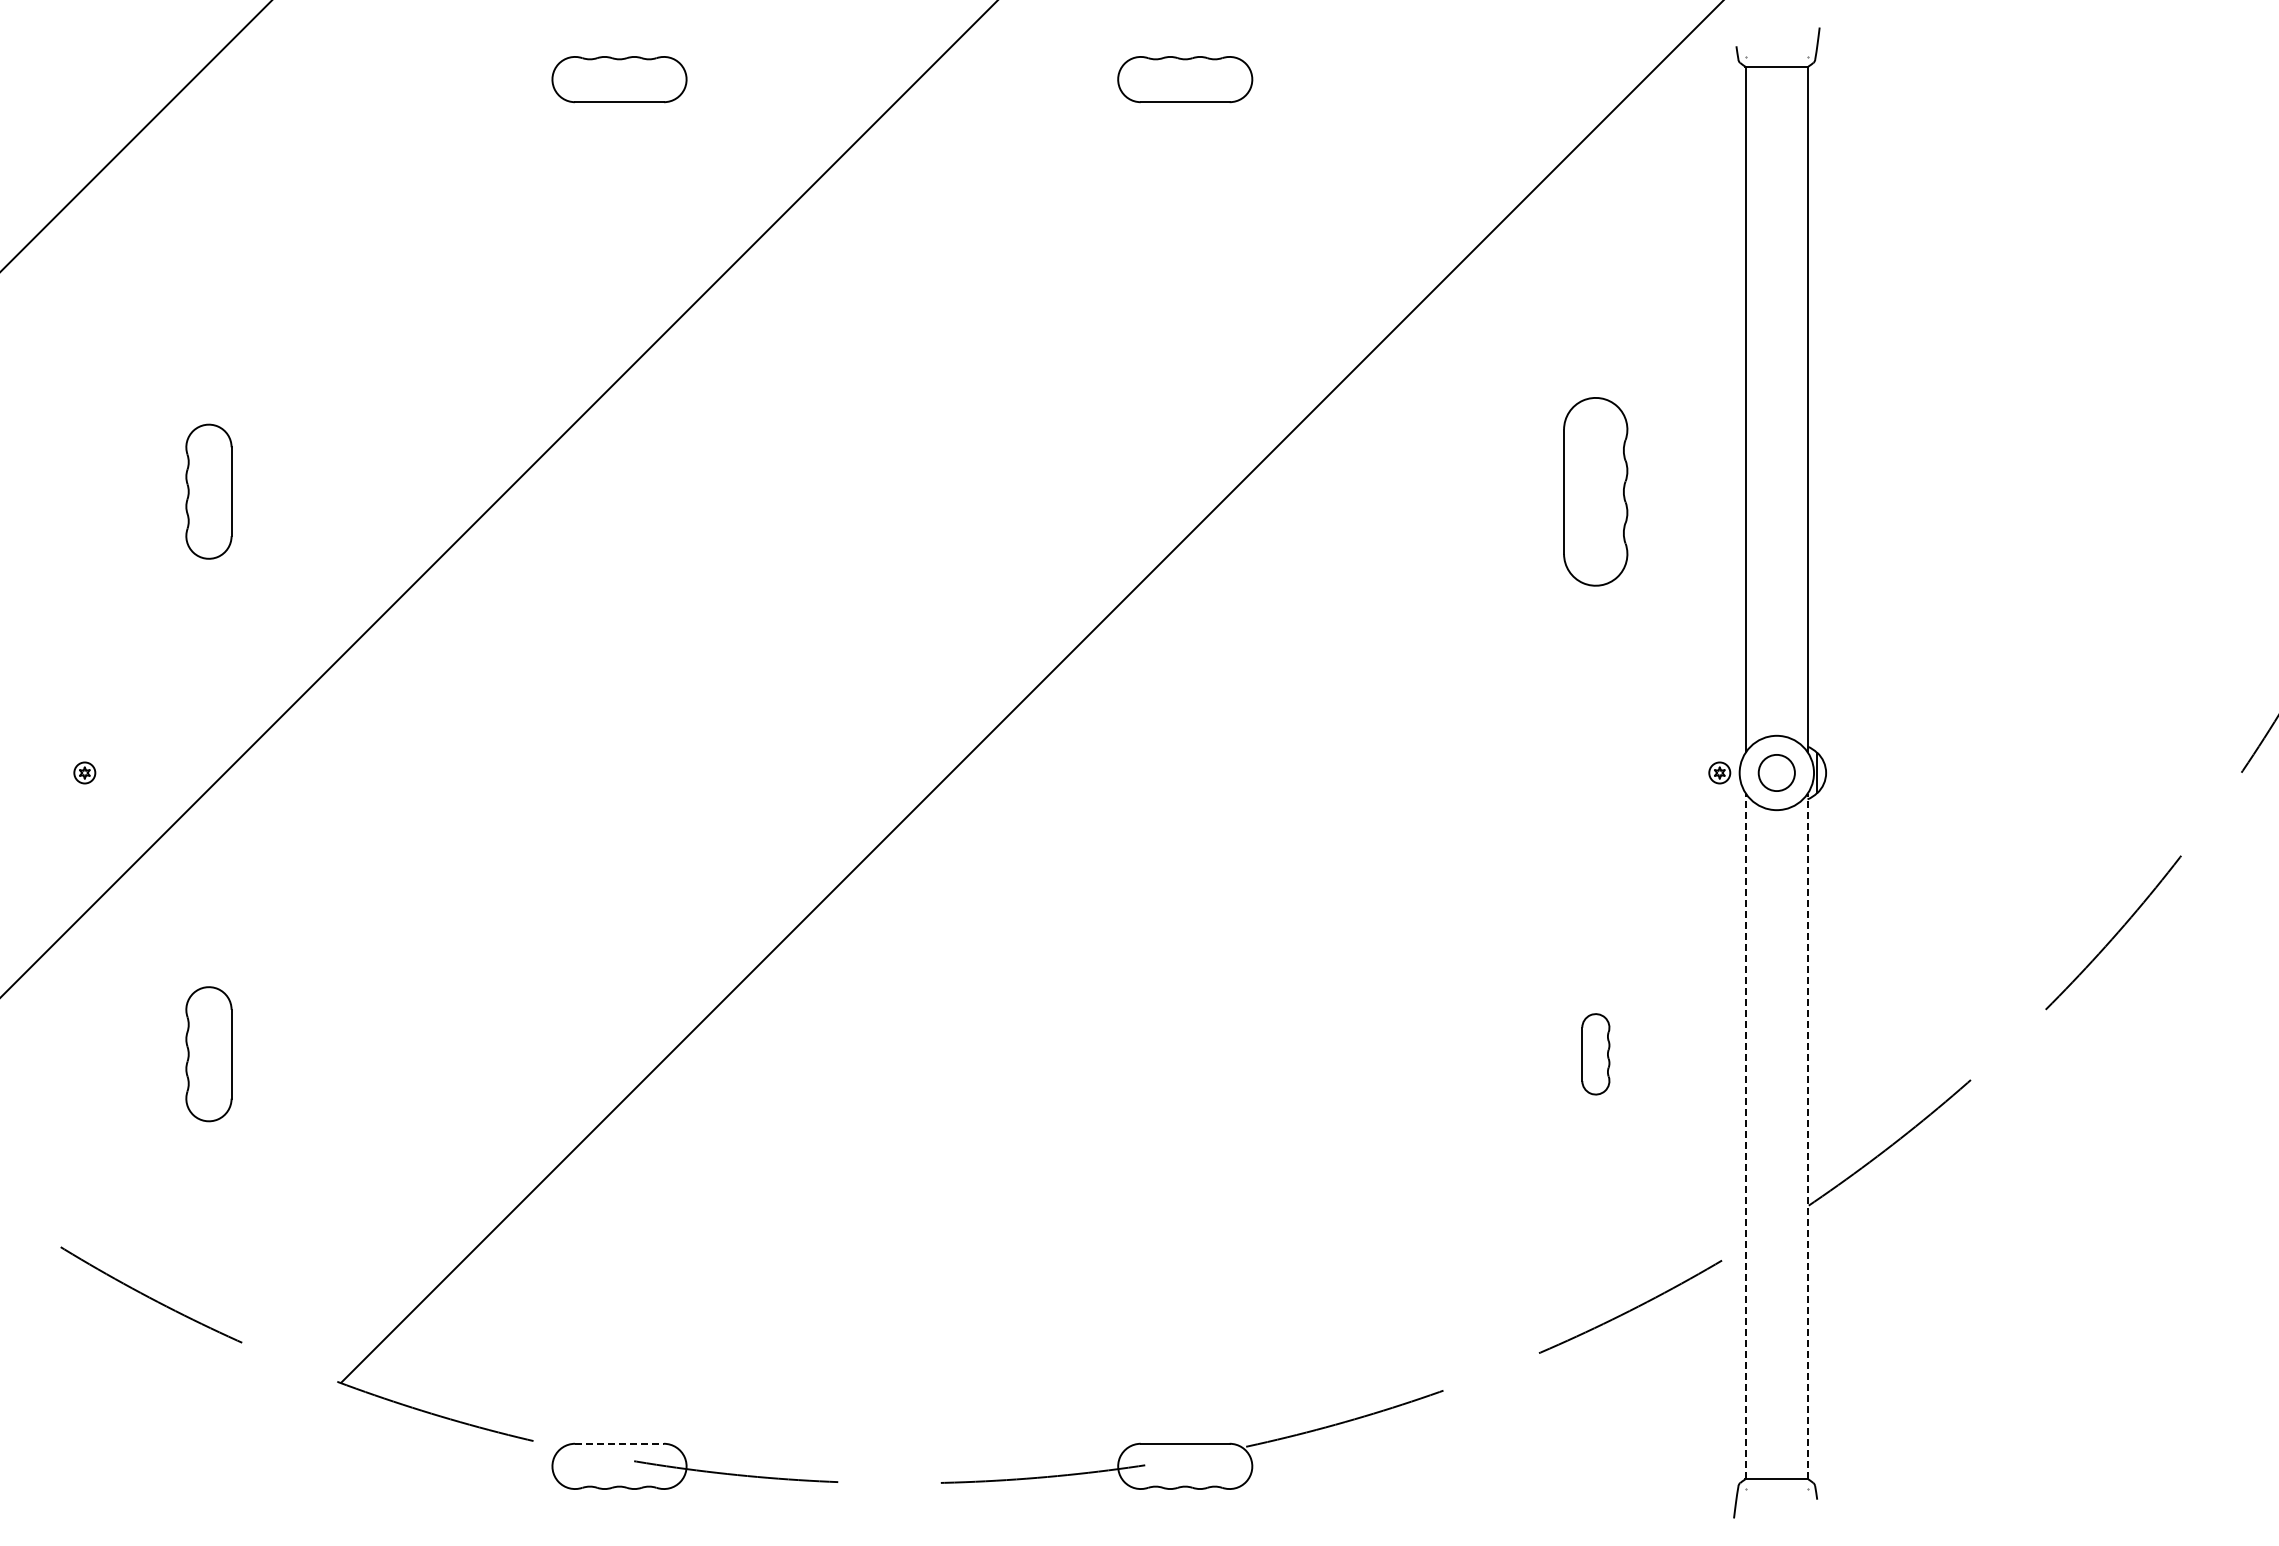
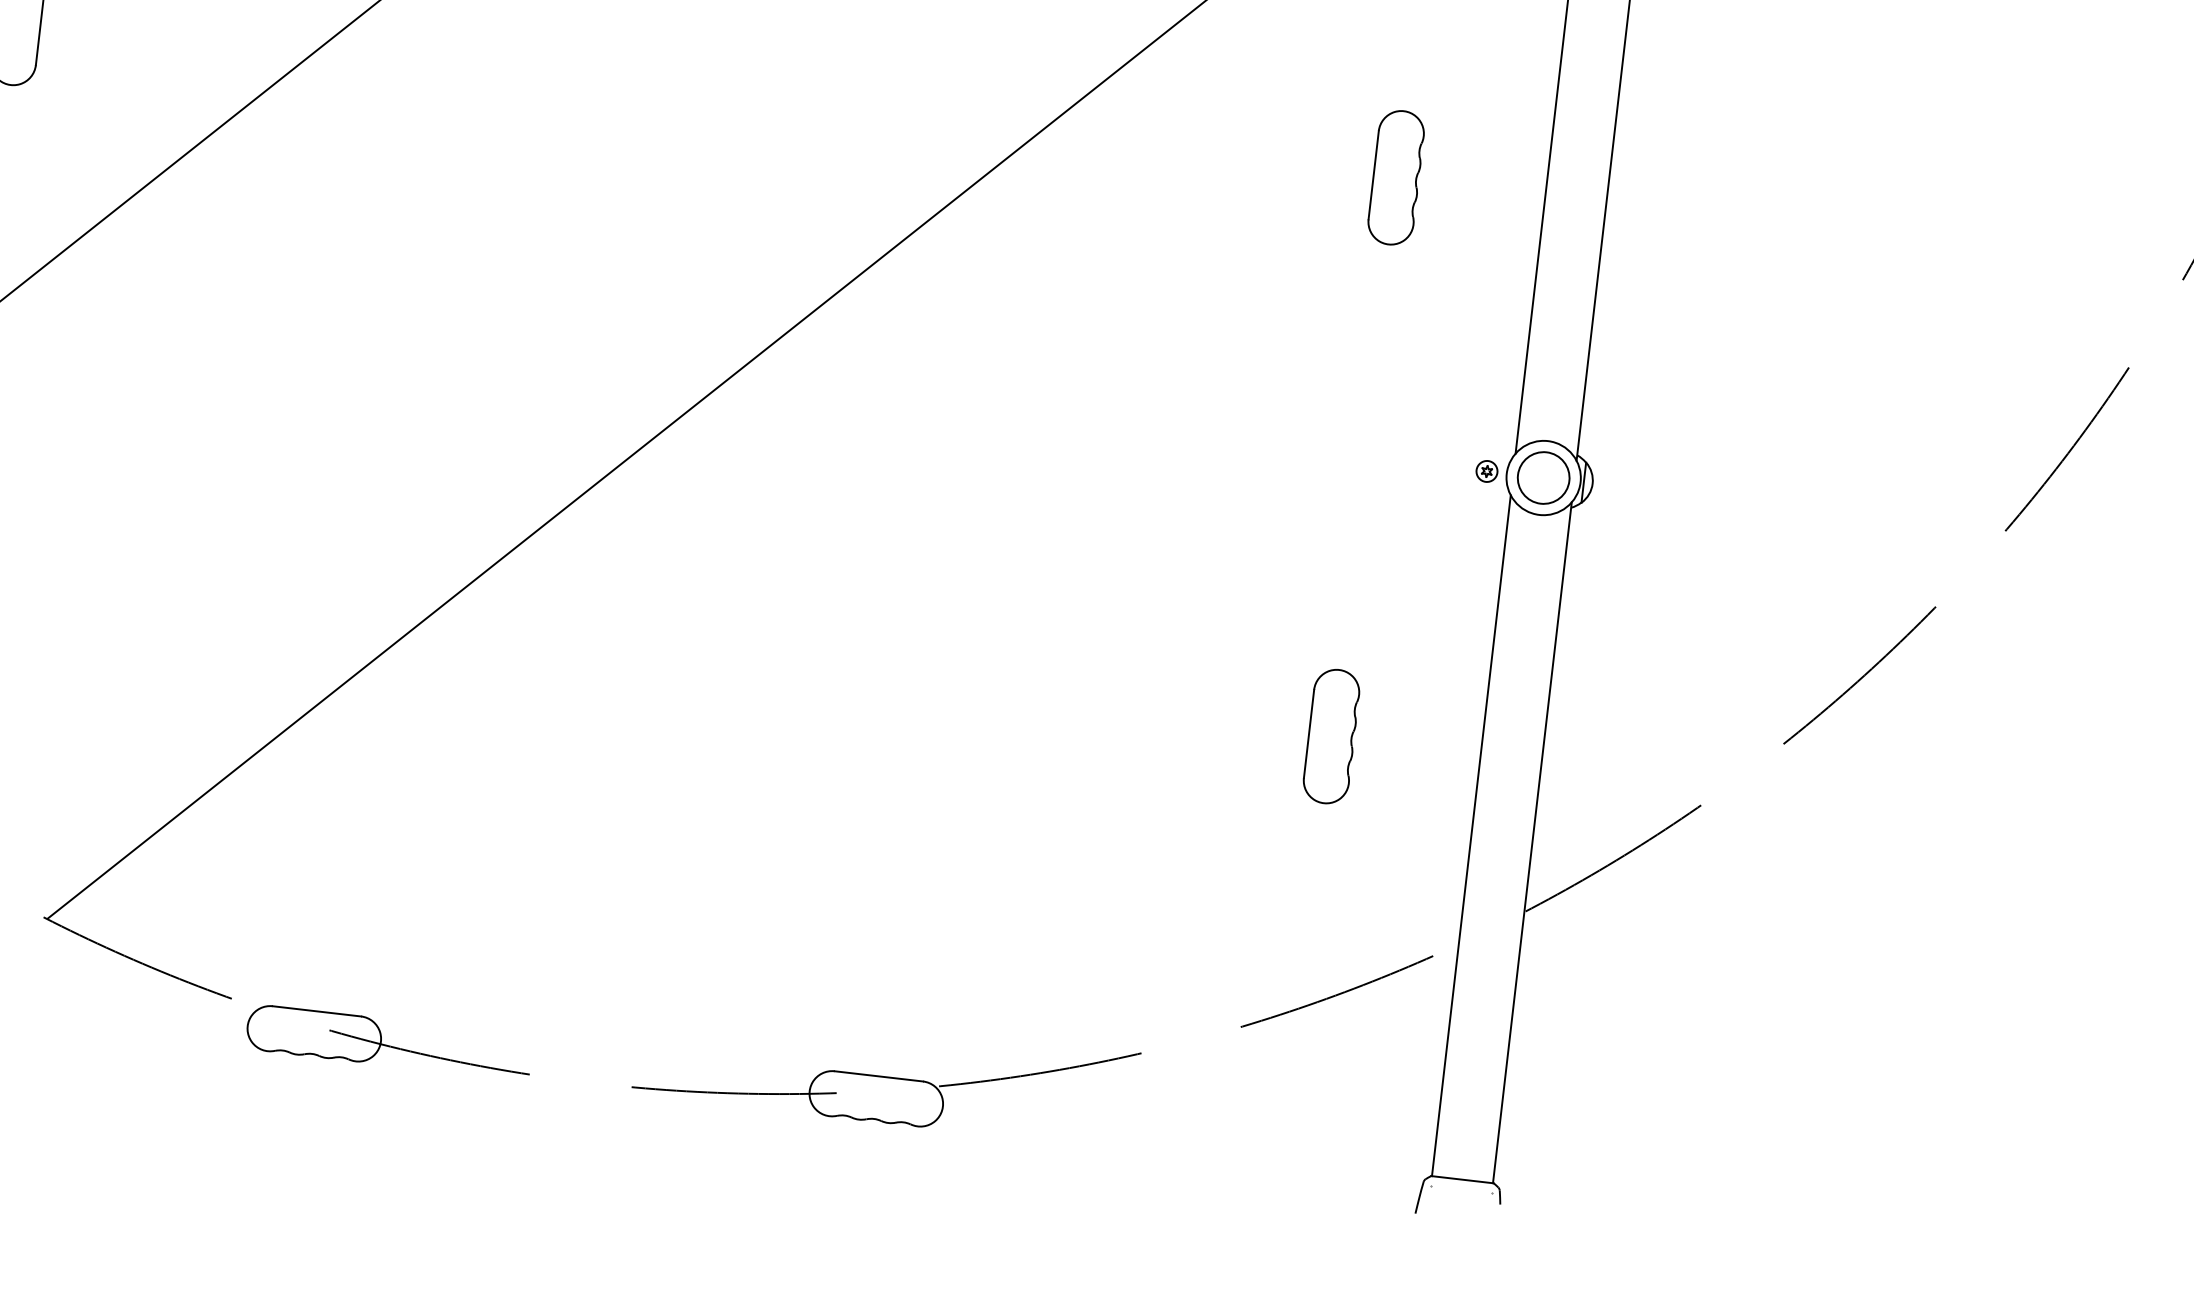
part: (1595, 491) -> (1395, 177), size x0.71
circle: (1776, 772) -> (1543, 477), size x1.43
part: (1595, 1054) -> (1331, 736), size x1.67
line: (1746, 1136) -> (1471, 835), dashed -> solid
line: (1807, 1136) -> (1532, 842), dashed -> solid
line: (620, 1443) -> (317, 1011), dashed -> solid

